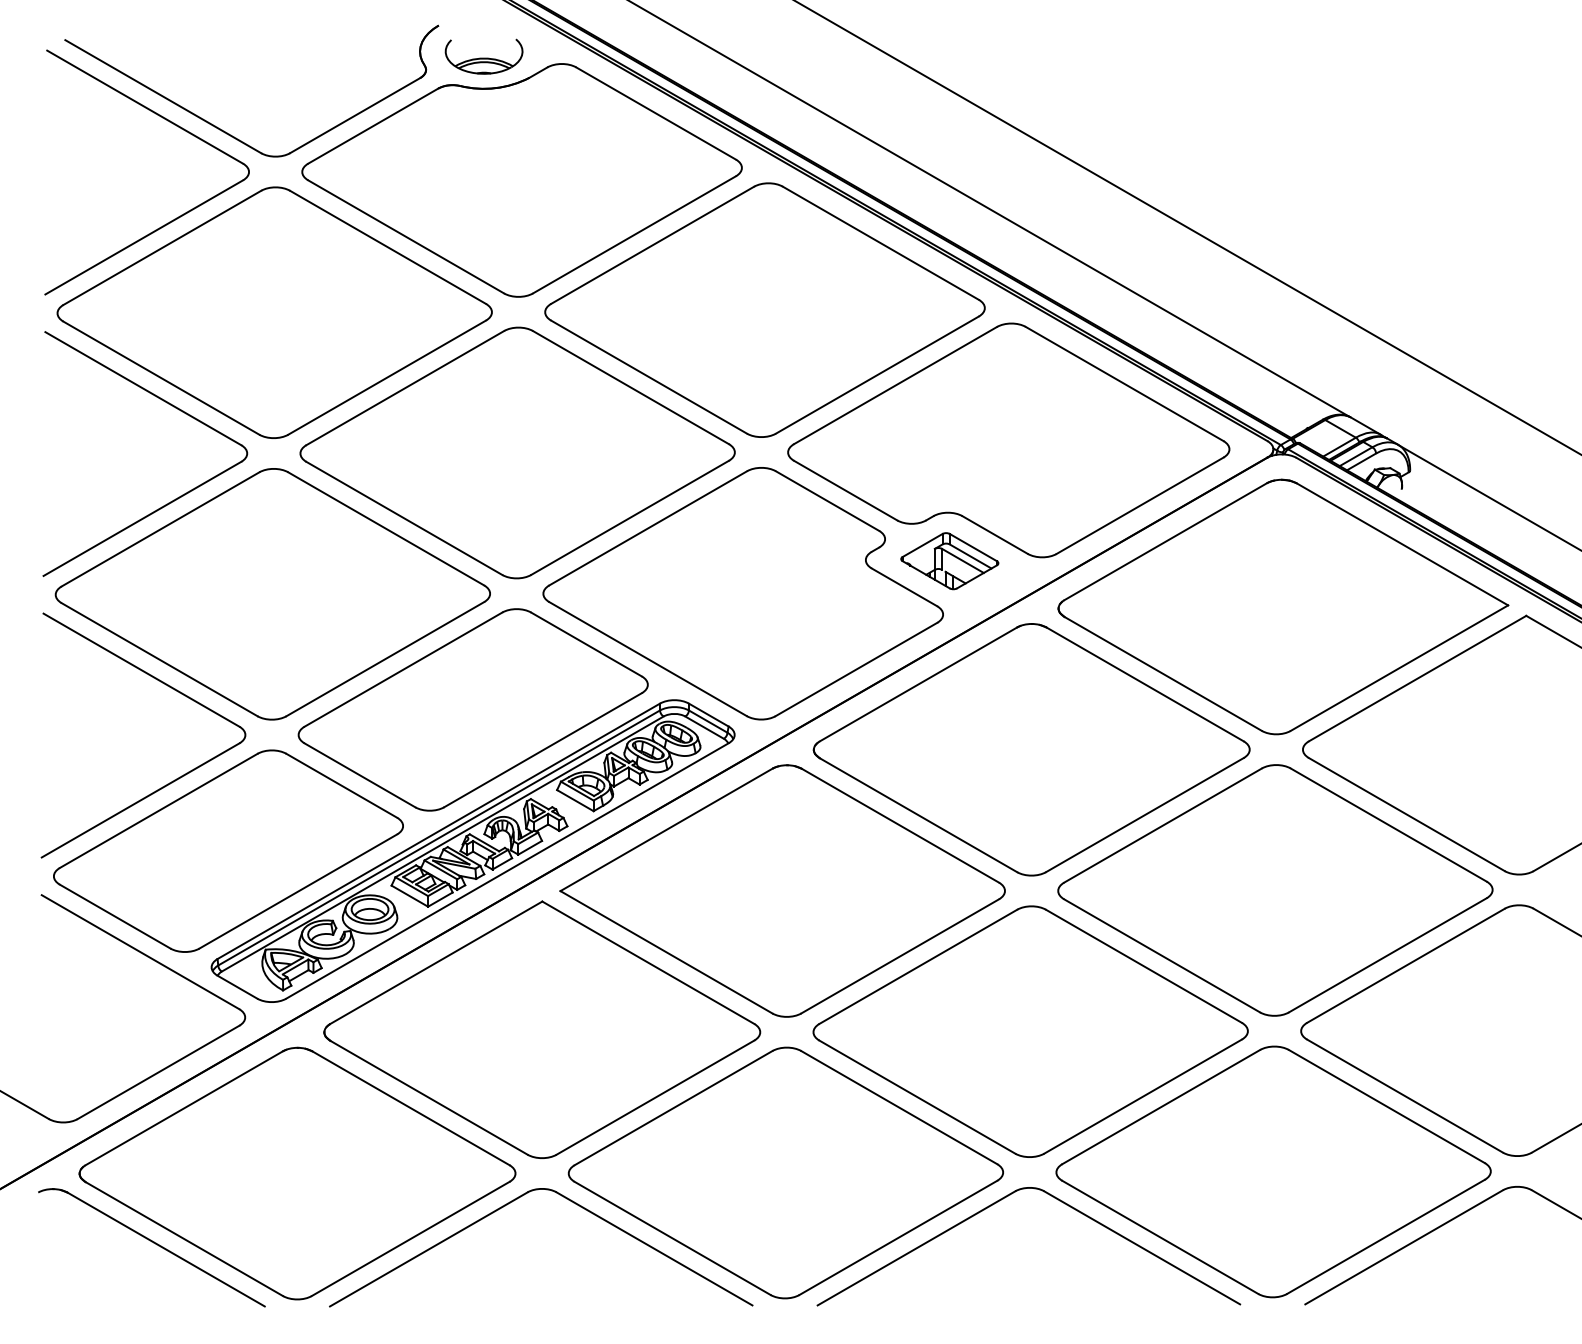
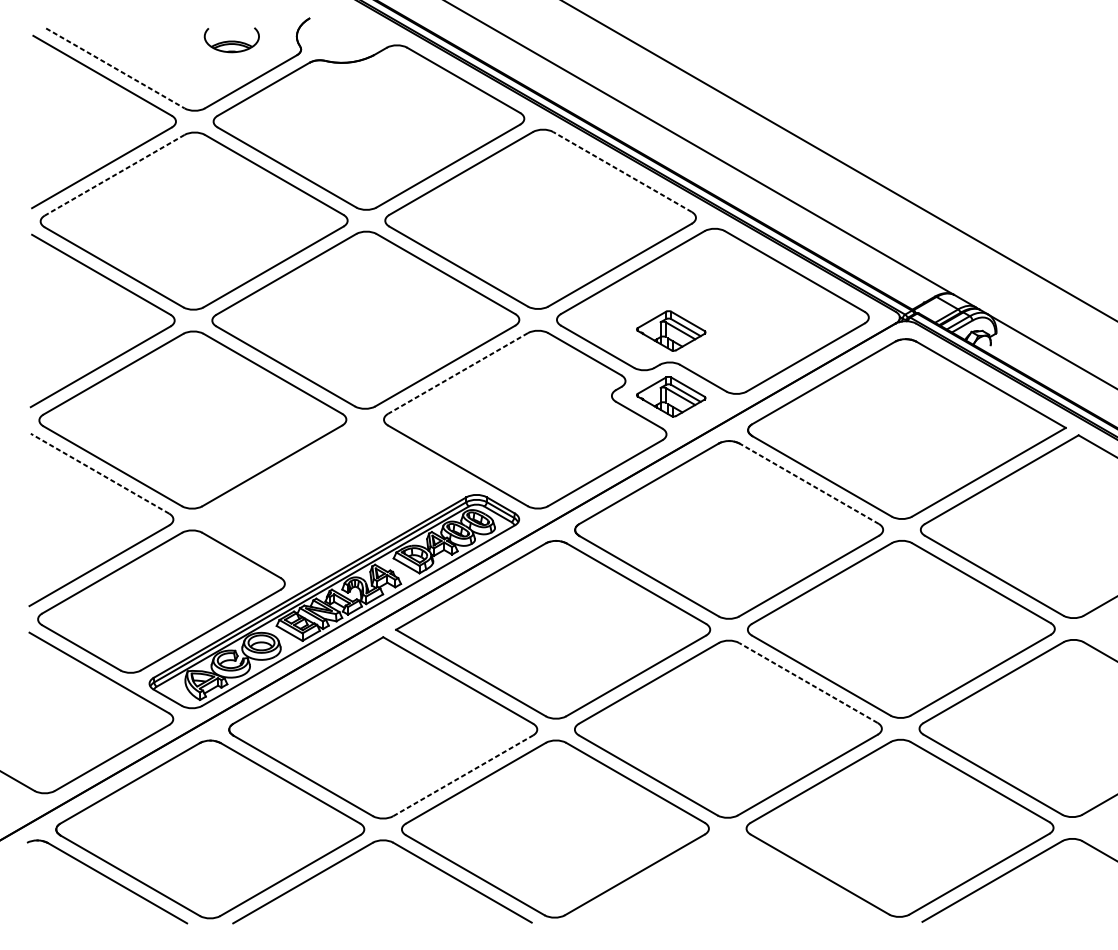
part: (483, 56) -> (231, 40), moved
line: (163, 96) -> (115, 68), solid -> dashed
line: (880, 243) -> (622, 172), solid -> dashed
line: (161, 248) -> (114, 175), solid -> dashed
part: (949, 468) -> (671, 331), added
line: (647, 528) -> (457, 373), solid -> dashed
line: (141, 669) -> (99, 473), solid -> dashed
line: (1145, 684) -> (809, 483), solid -> dashed
part: (472, 709) -> (333, 501), removed
line: (1143, 966) -> (808, 683), solid -> dashed
line: (655, 1097) -> (463, 775), solid -> dashed
part: (1005, 1198) -> (710, 847), removed

